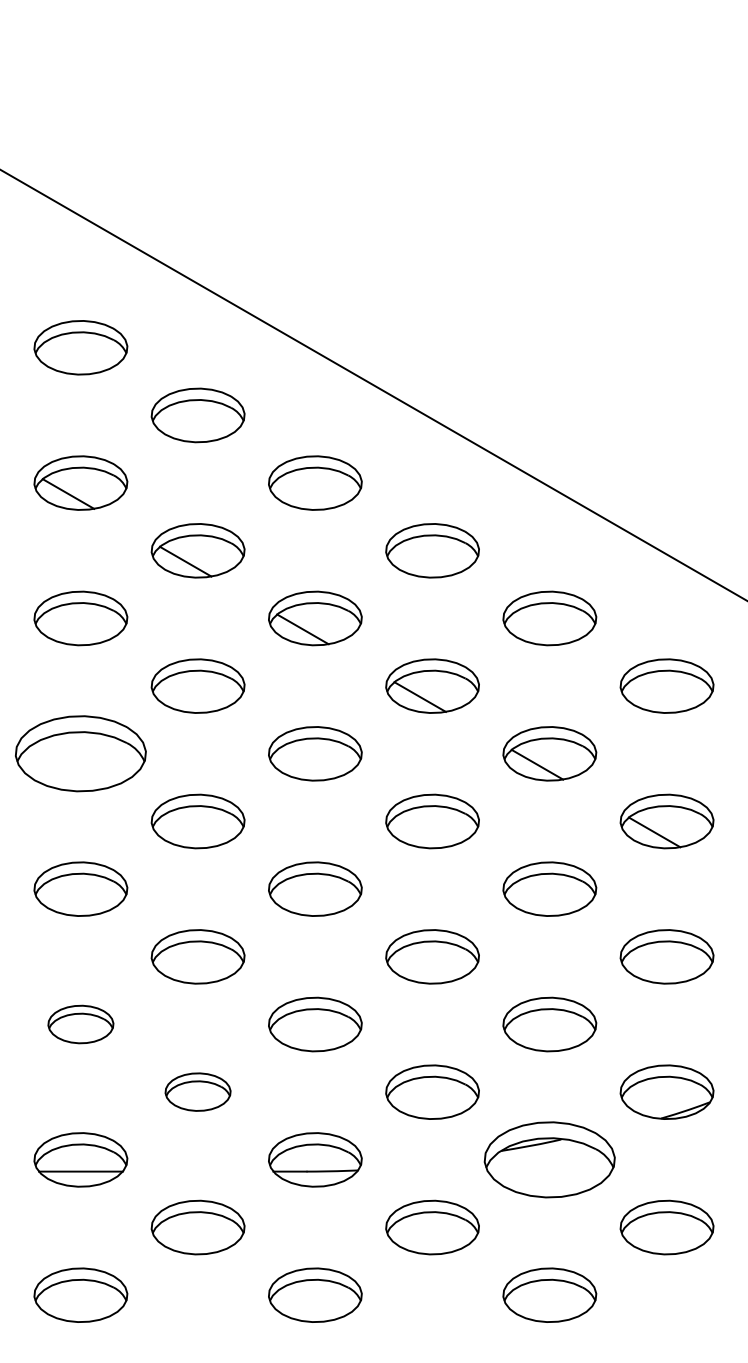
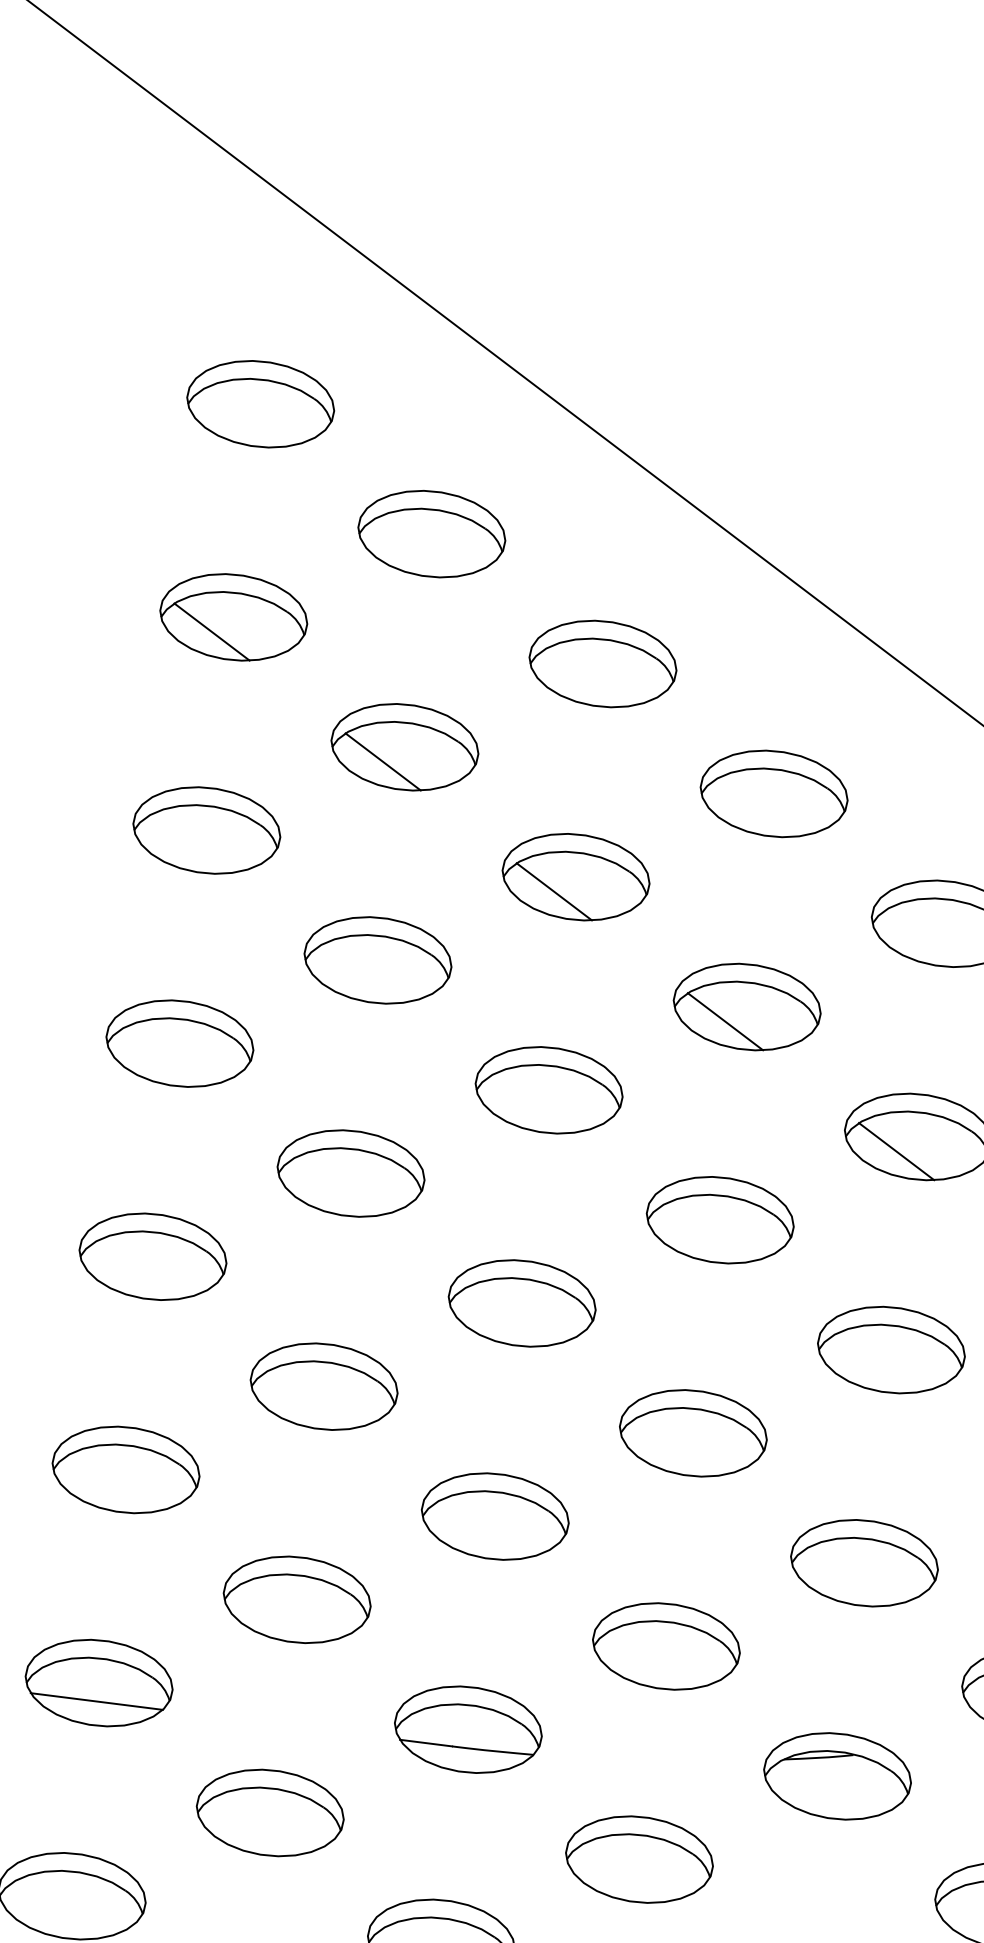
part: (80, 753) -> (179, 1043), size x0.71
part: (80, 1024) -> (125, 1469), size x1.43
part: (197, 1091) -> (296, 1598), size x1.43
part: (549, 1159) -> (837, 1775), size x0.71

